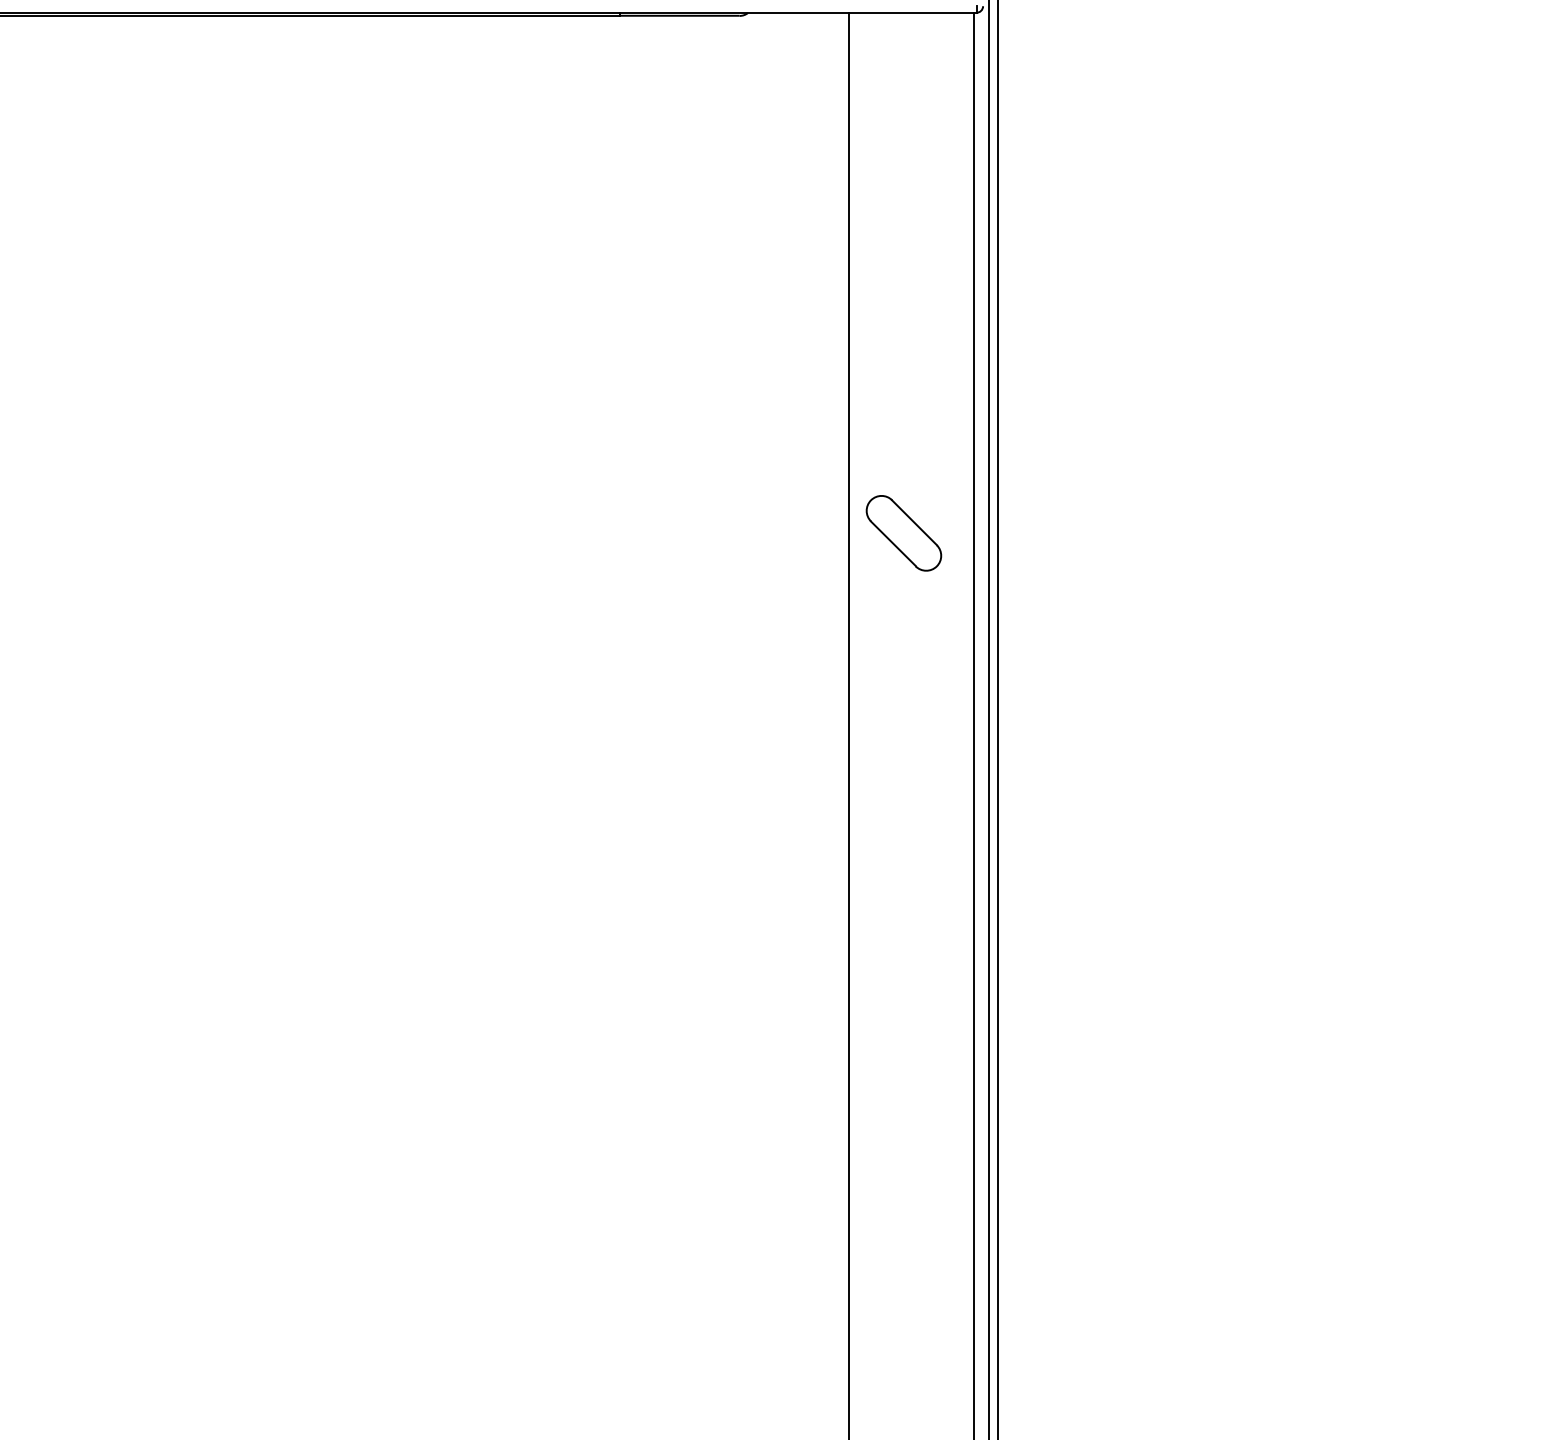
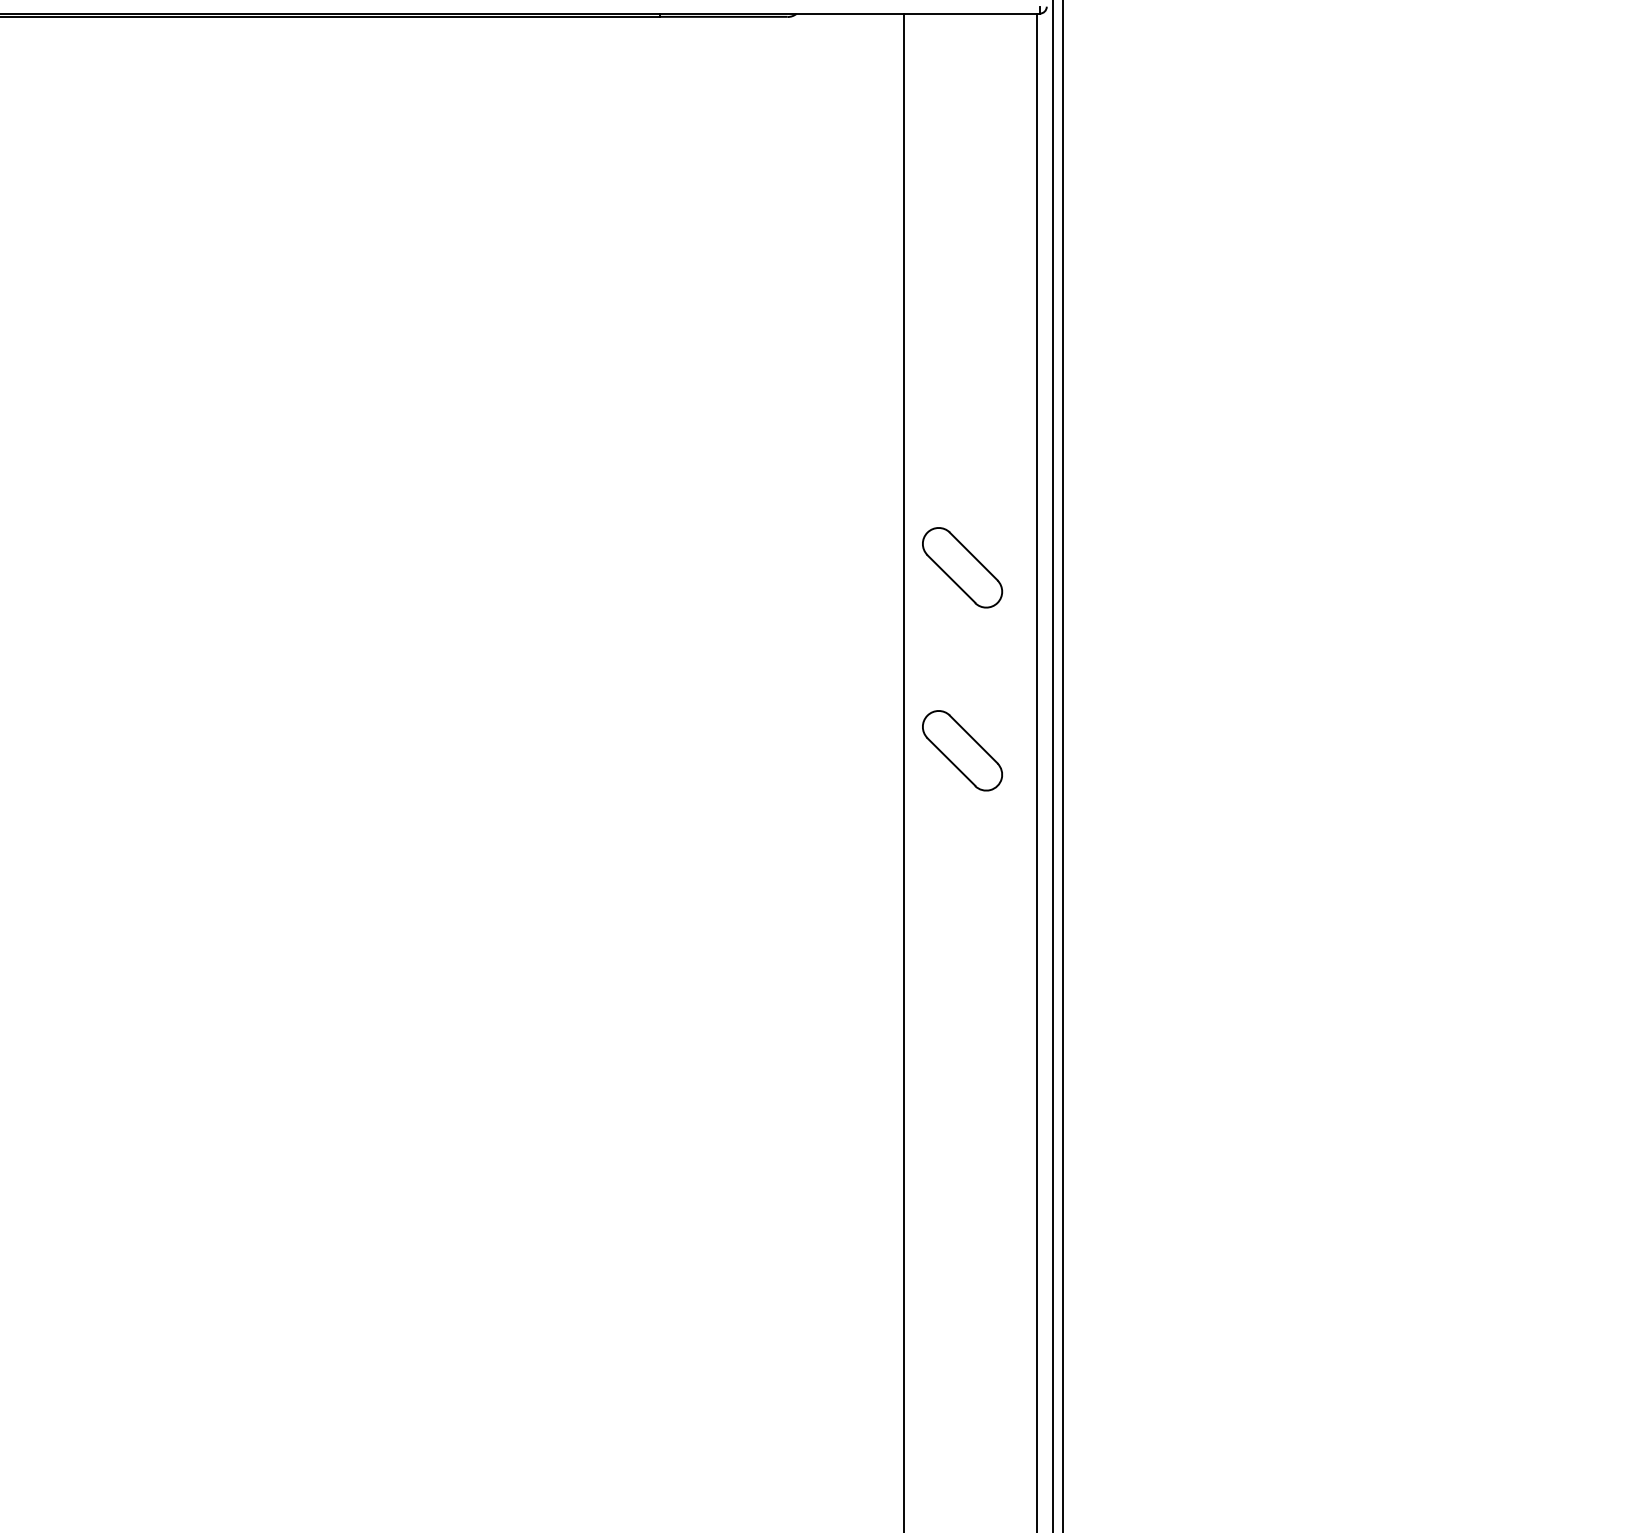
part: (903, 704) -> (962, 750), added

